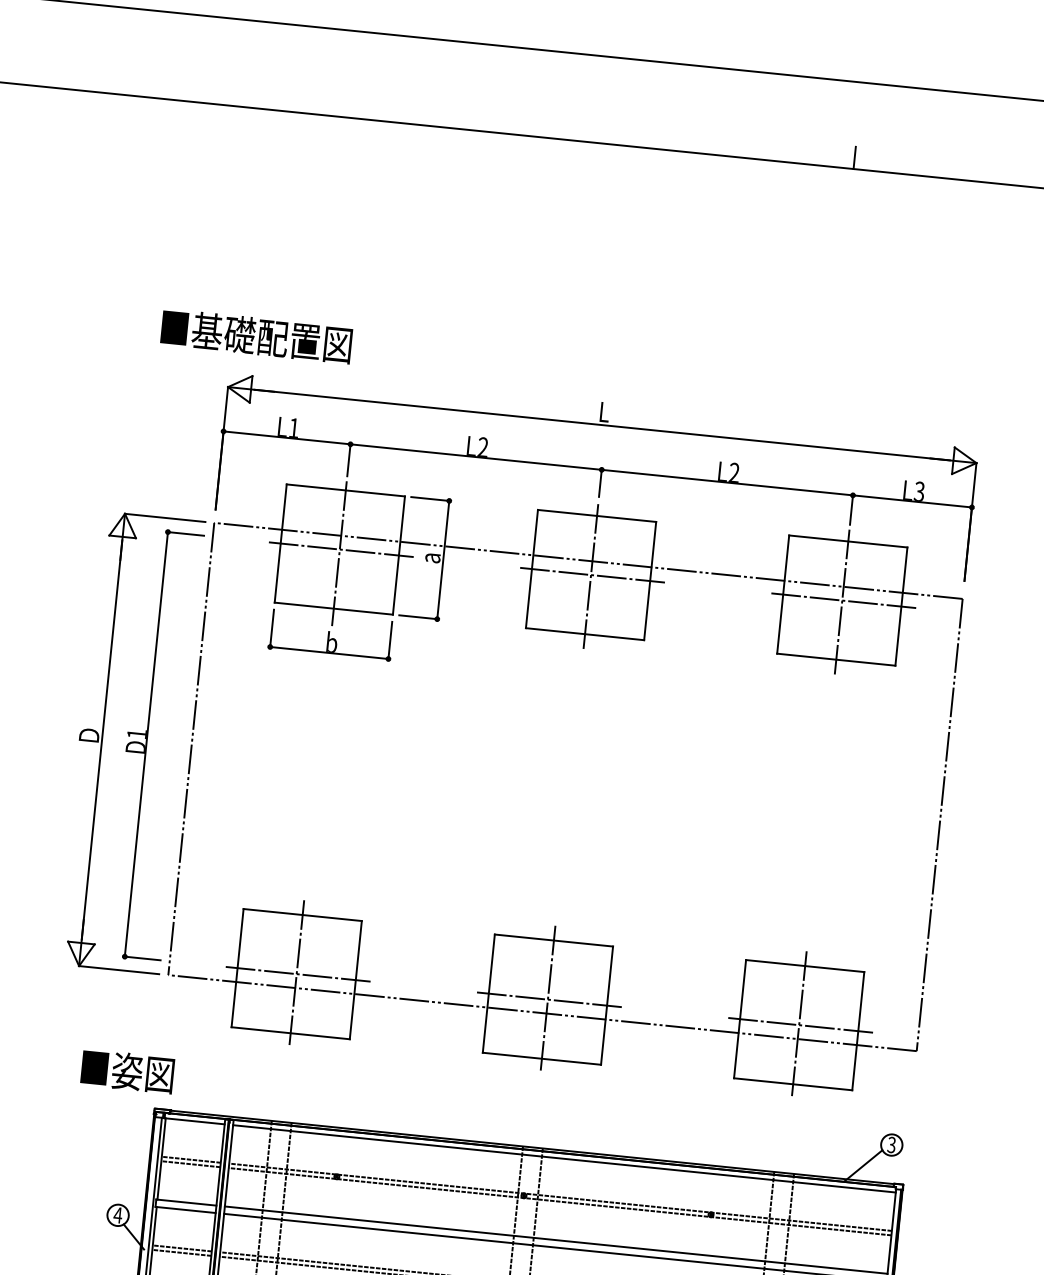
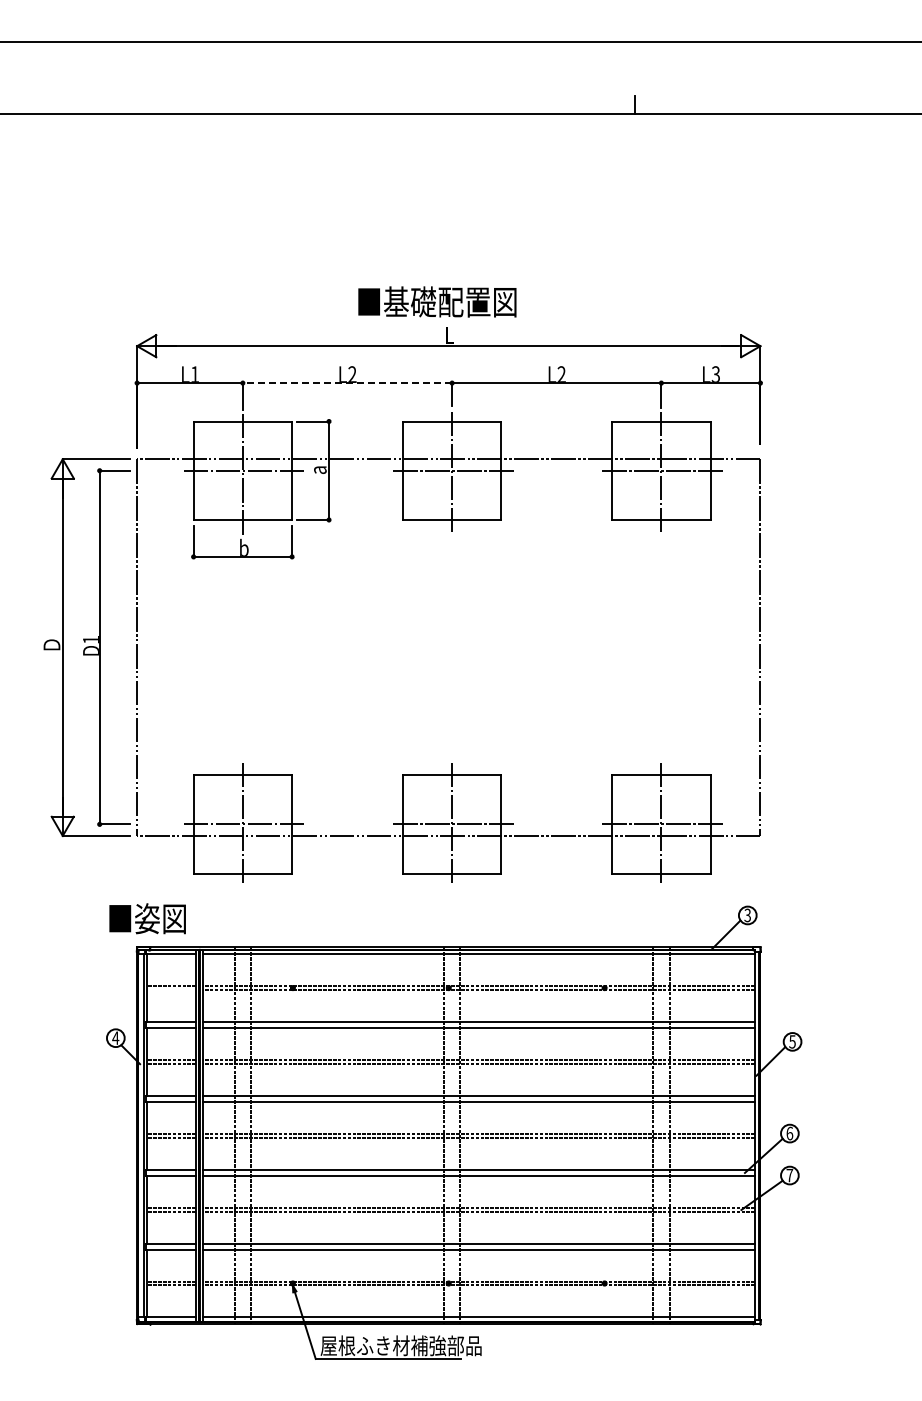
text: (256, 335) -> (437, 301), moved
line: (476, 457) -> (347, 383), solid -> dashed
text: (127, 1071) -> (147, 918), moved
line: (190, 1163) -> (171, 989), removed

